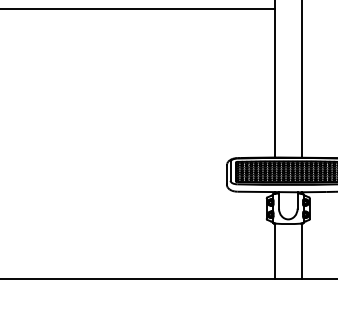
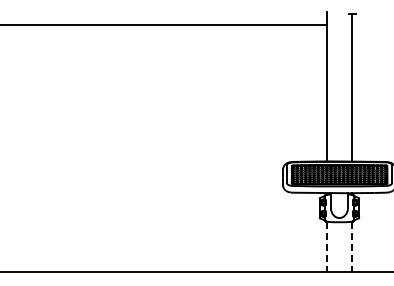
line: (274, 251) -> (326, 247), solid -> dashed
line: (301, 251) -> (351, 247), solid -> dashed

